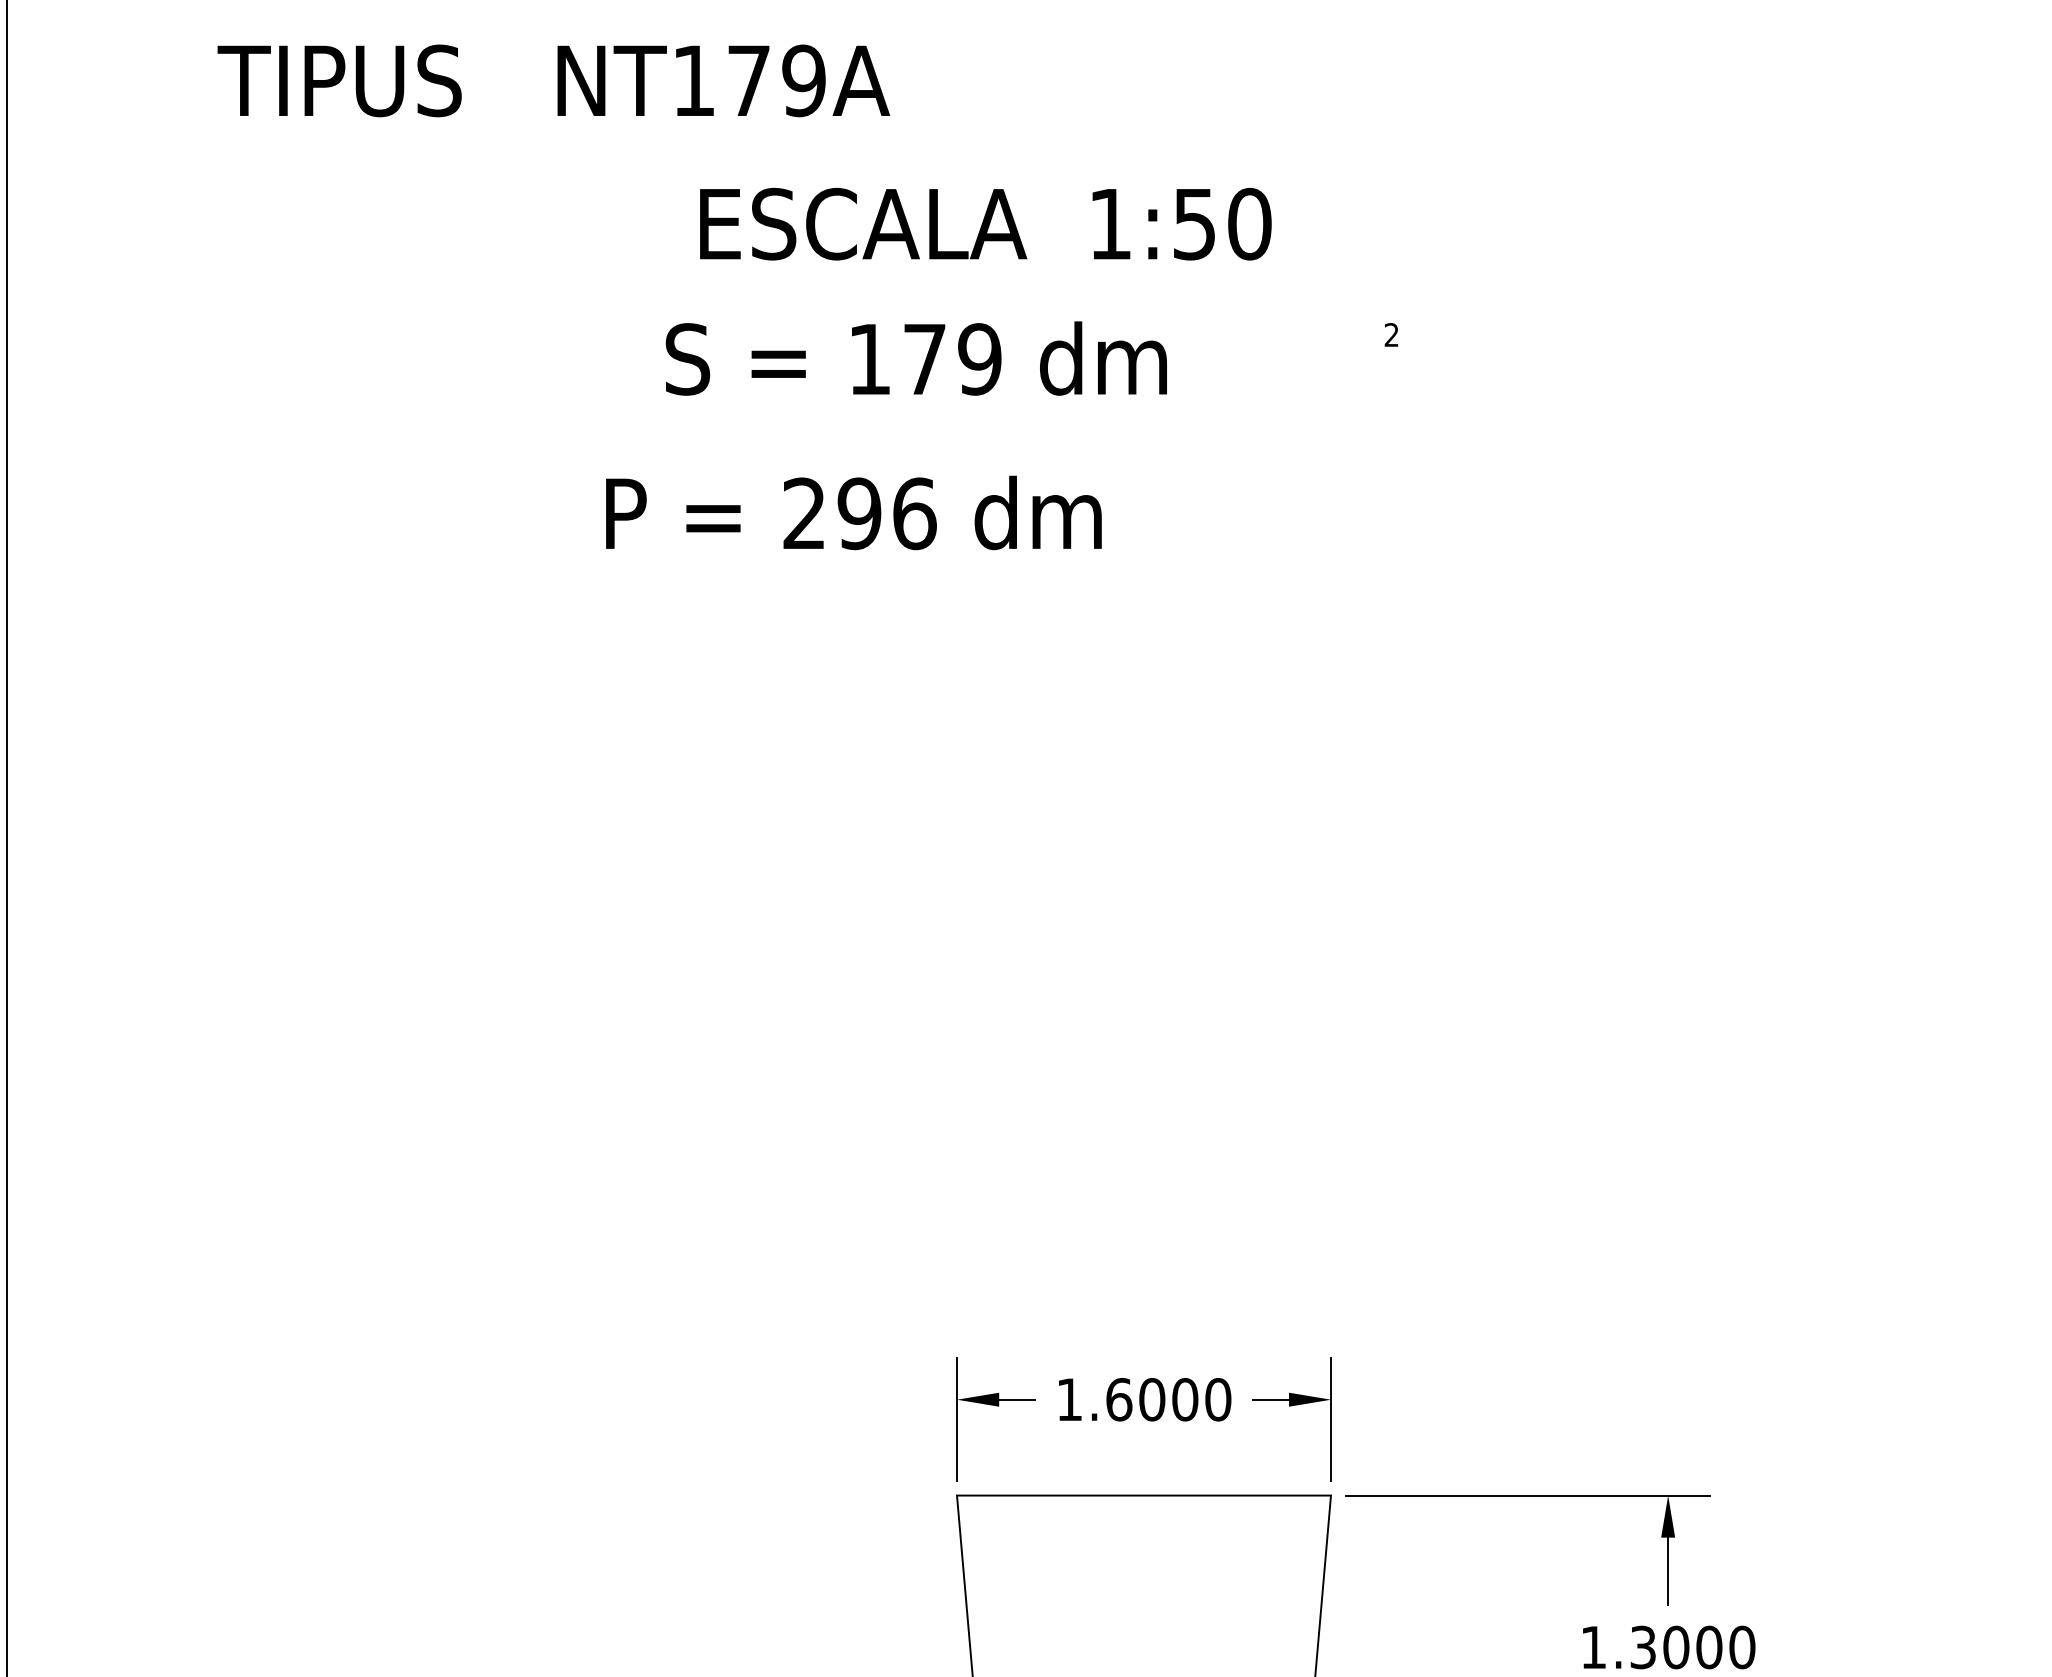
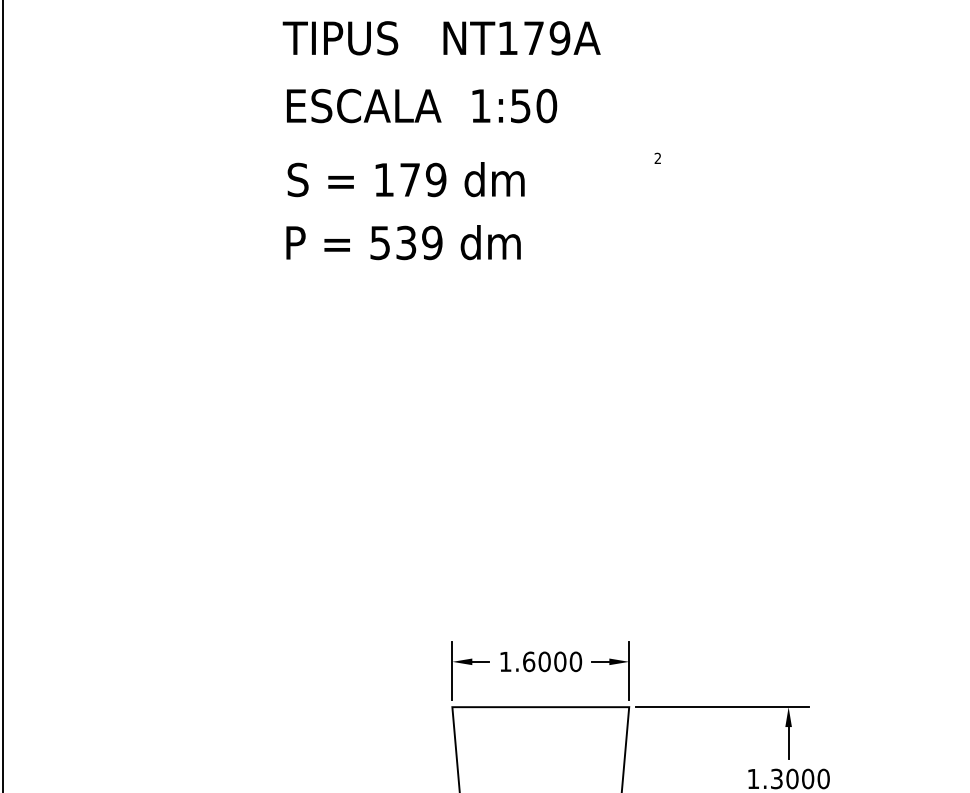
text: (553, 81) -> (441, 38), moved
text: (986, 223) -> (422, 105), moved
text: (914, 358) -> (405, 179), moved
text: (859, 512) -> (406, 242), 296 -> 539

